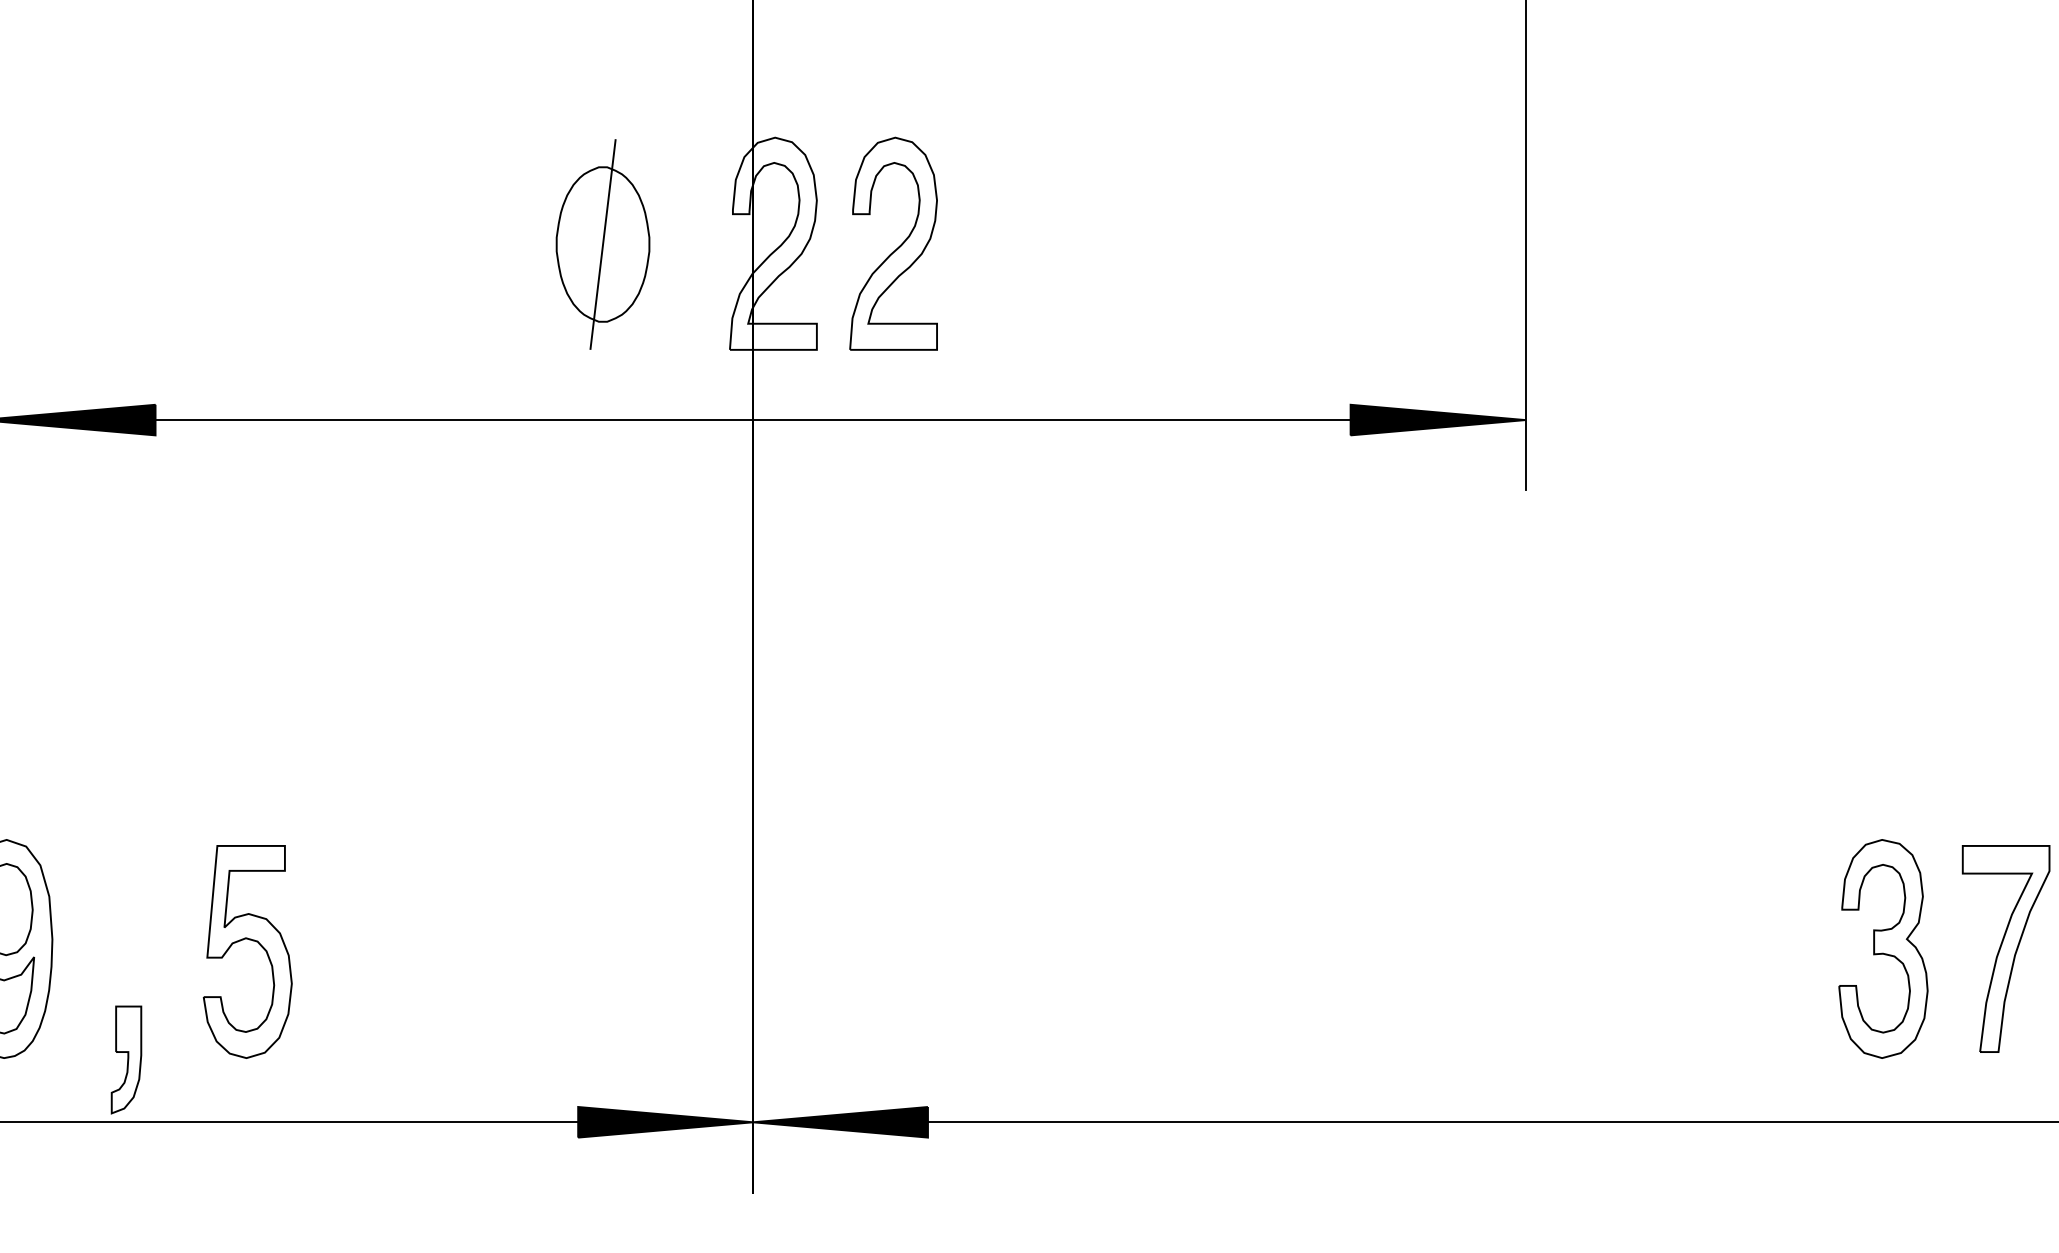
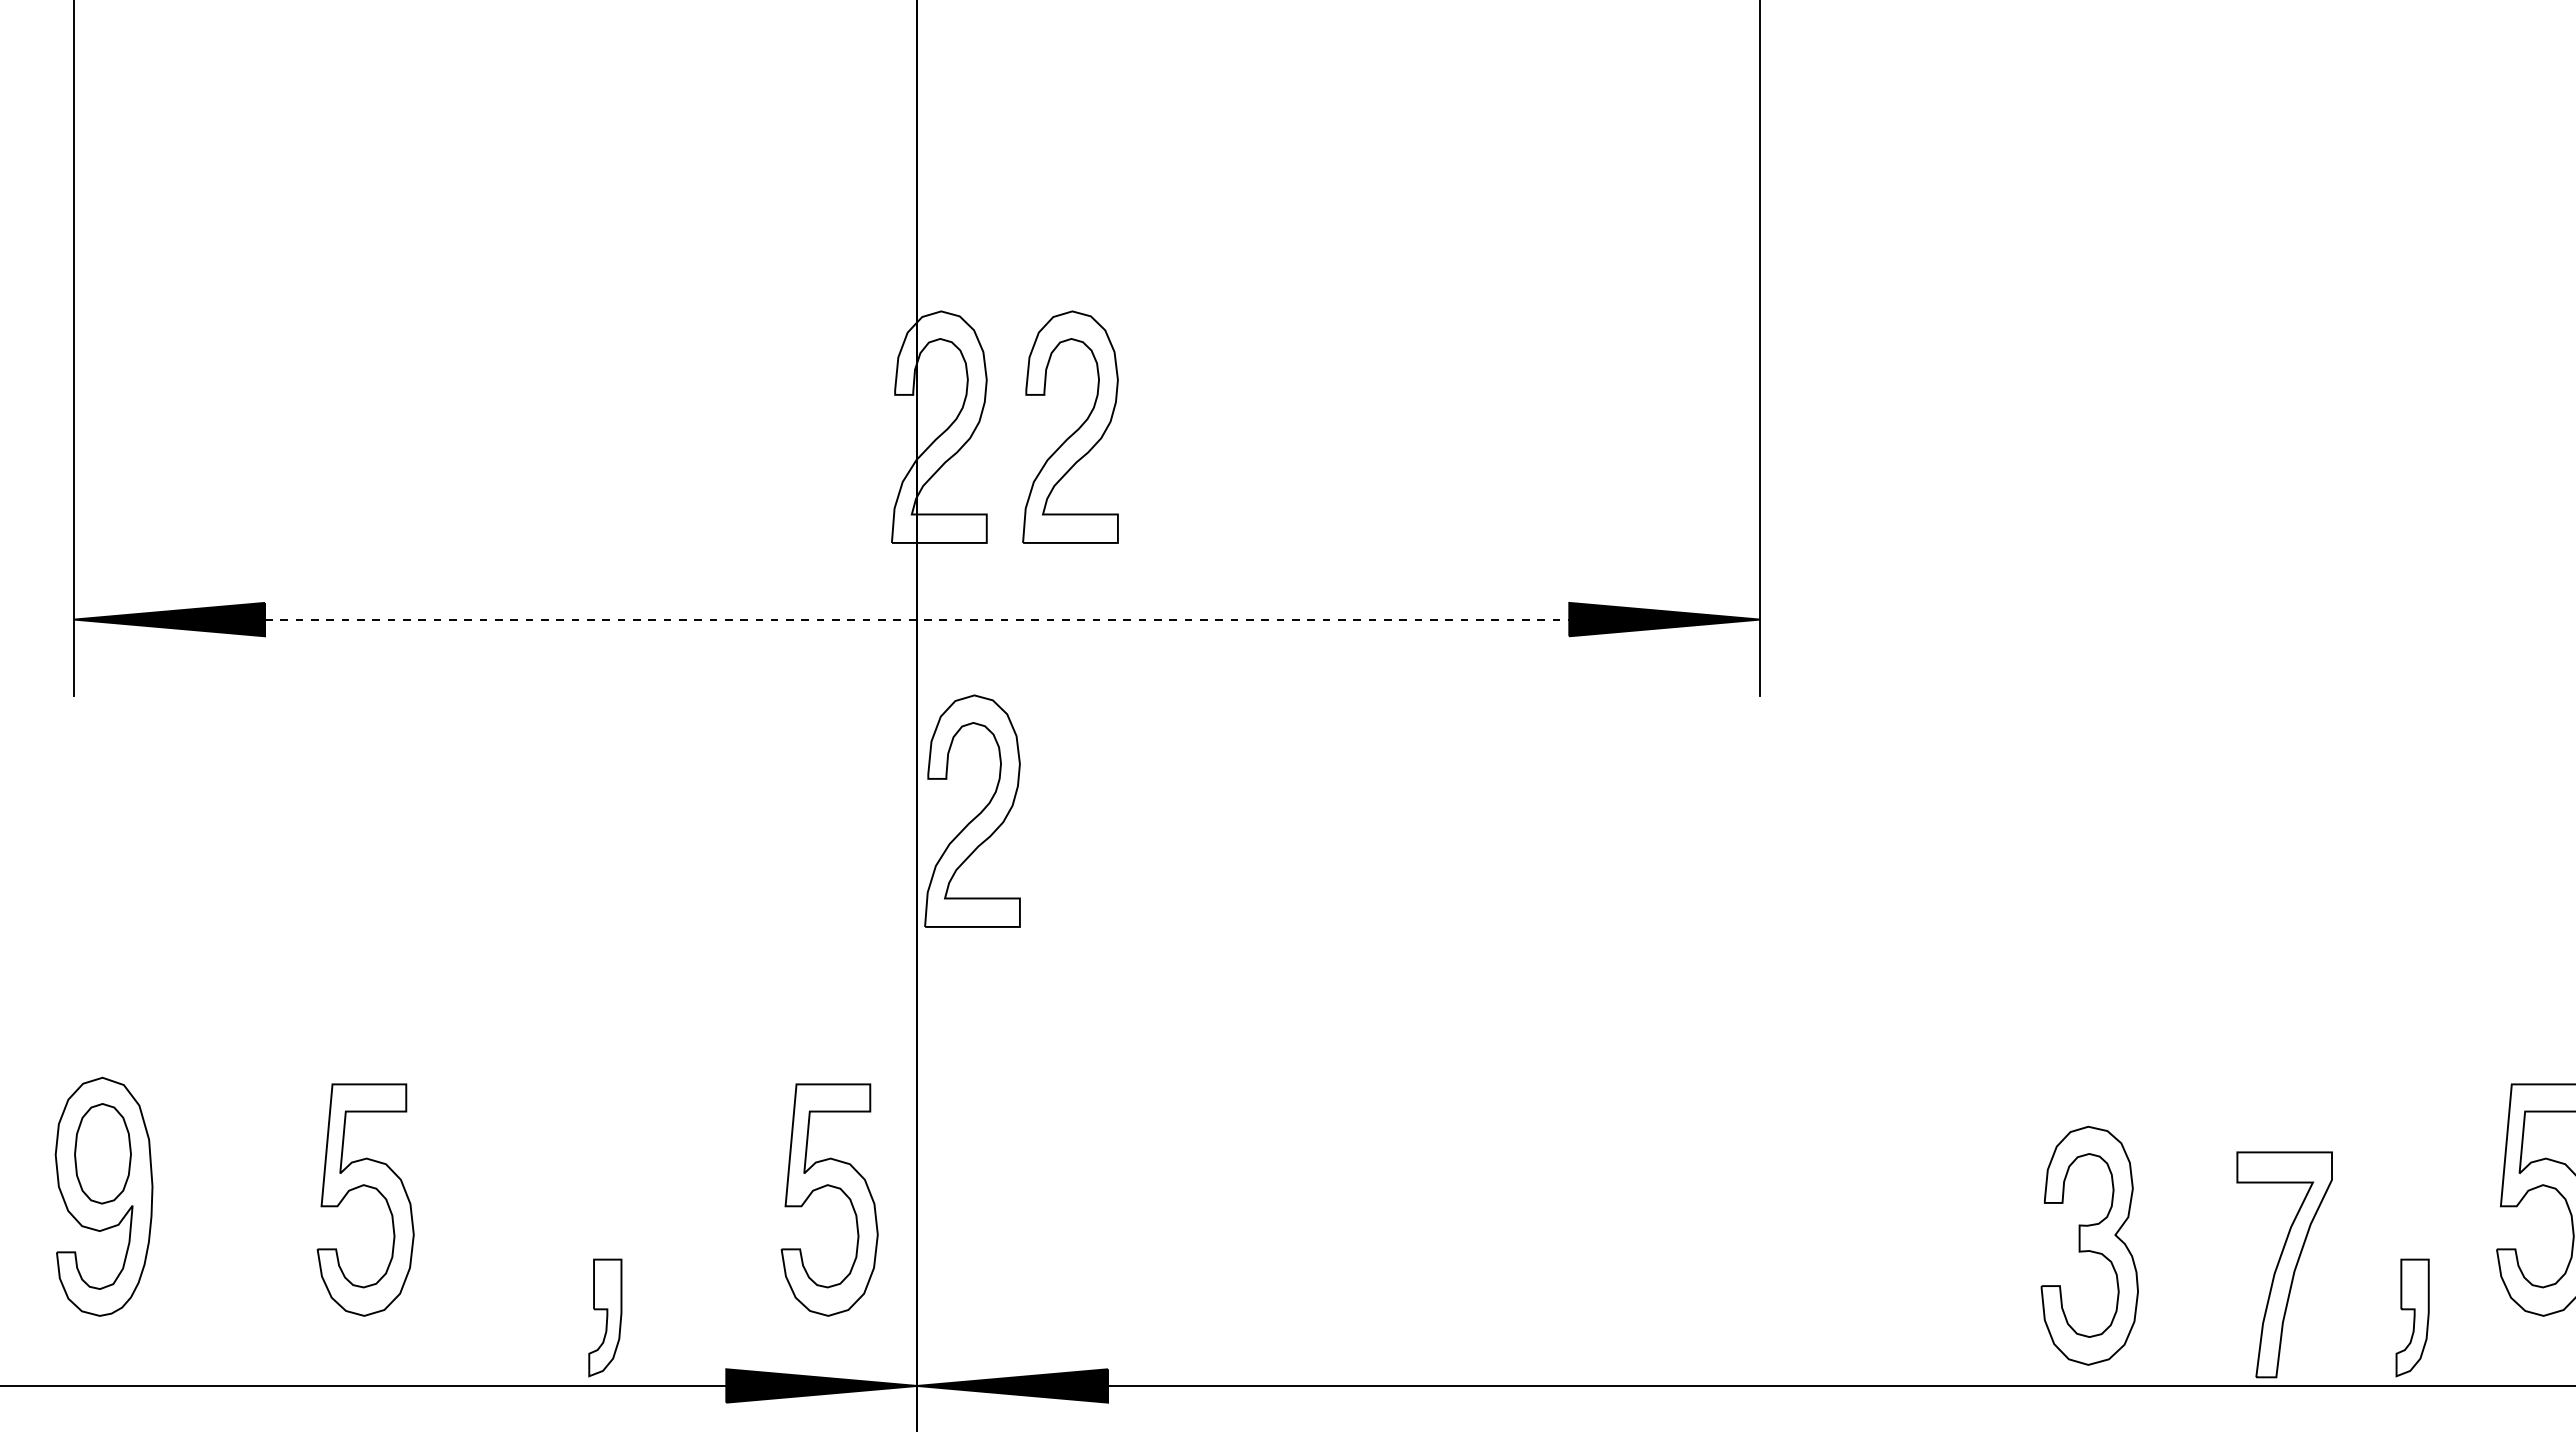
part: (603, 244) -> (753, 427), removed
line: (753, 419) -> (917, 619), solid -> dashed
part: (808, 598) -> (977, 814), added
part: (674, 940) -> (831, 1187), added
part: (1883, 948) -> (2089, 1245), moved
part: (2005, 948) -> (2284, 1264), moved
part: (126, 1059) -> (605, 1317), moved

